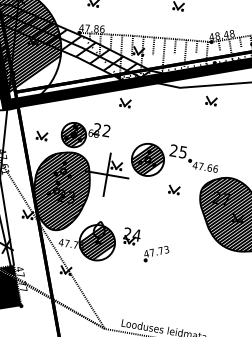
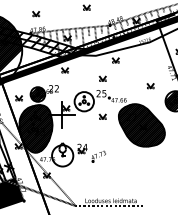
part: (184, 126) -> (102, 78), added
hatch: (146, 159) -> (83, 101), removed
hatch: (97, 242) -> (62, 155), removed

